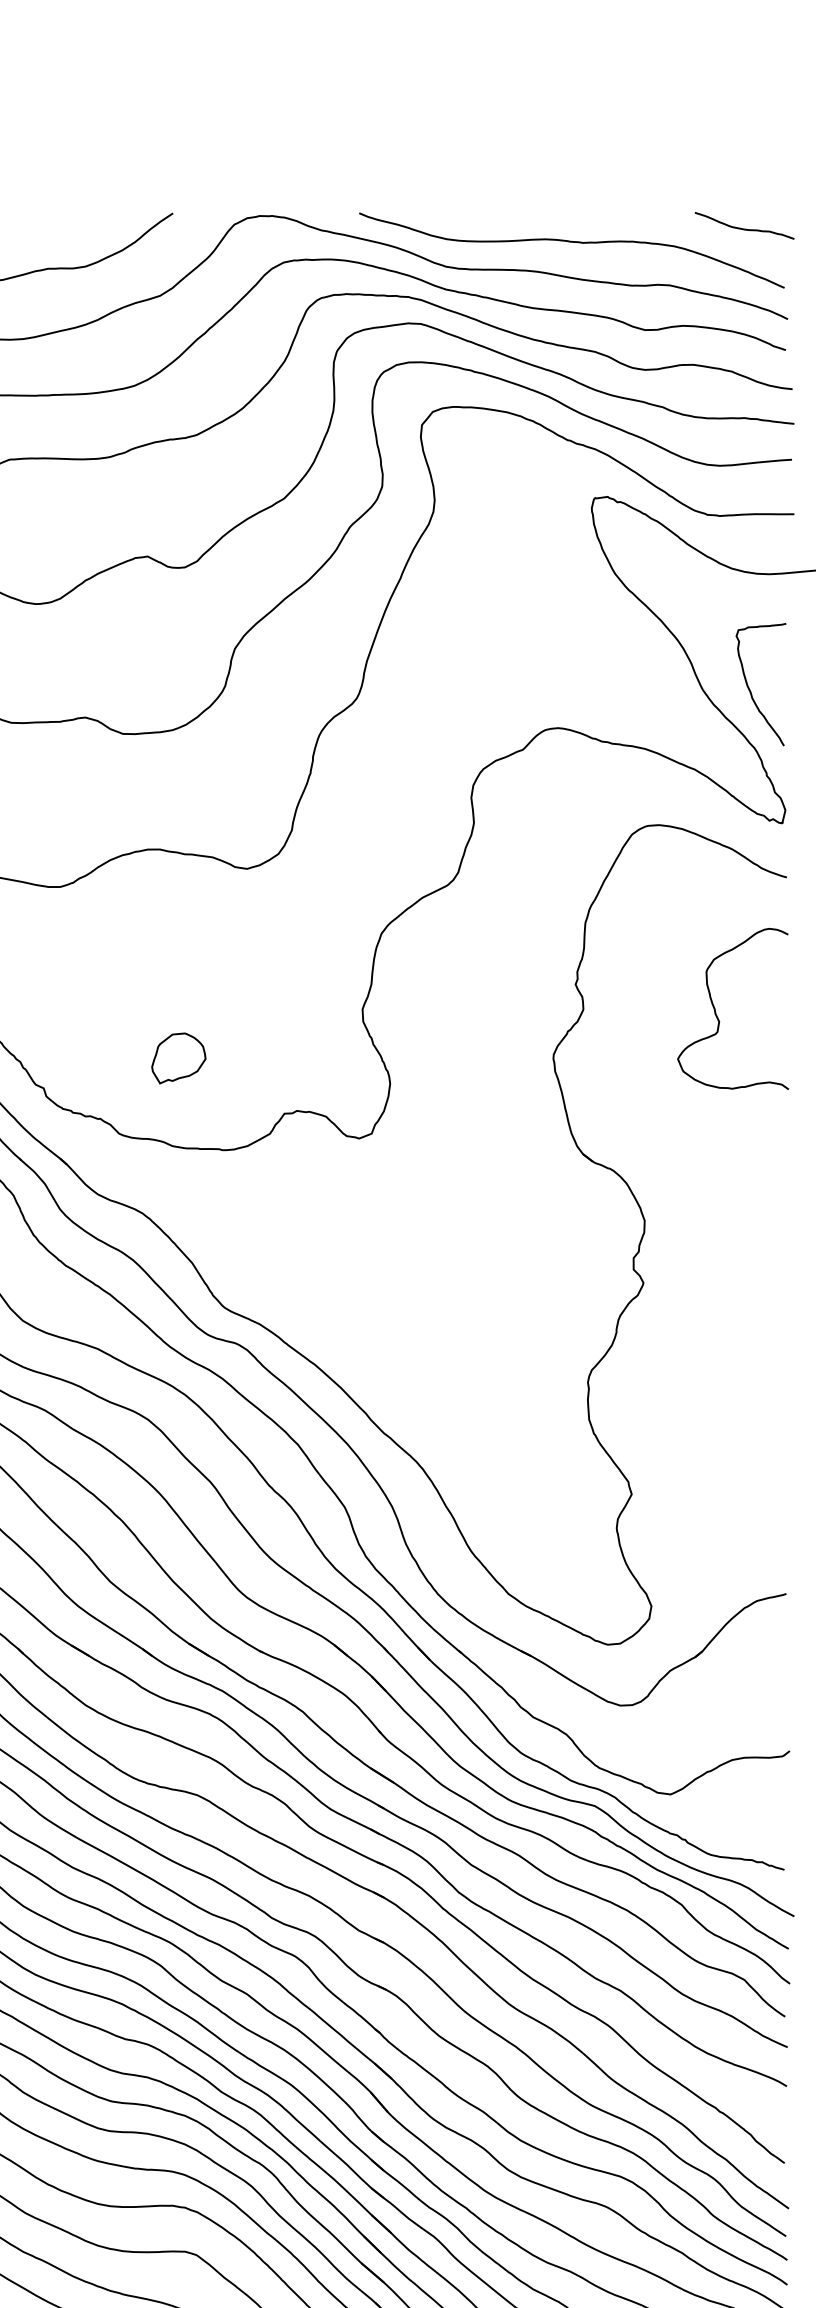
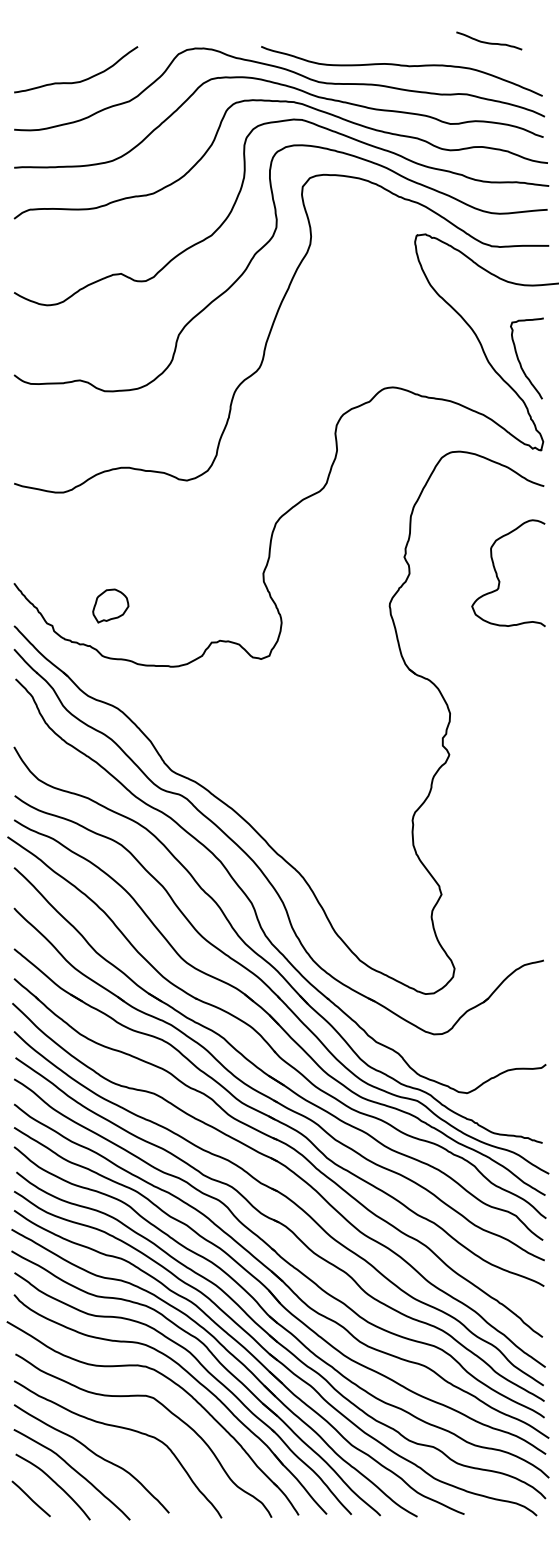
curve: (744, 228) -> (489, 42), moved
part: (178, 1057) -> (110, 605), moved

